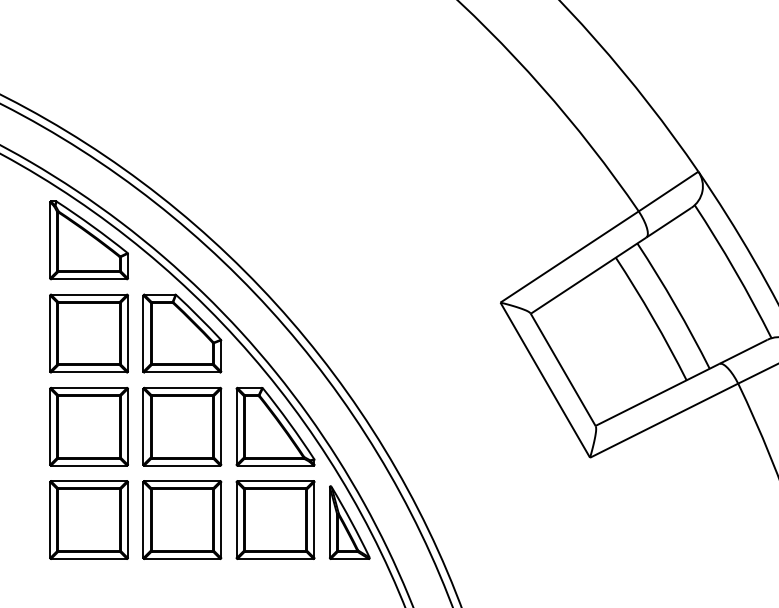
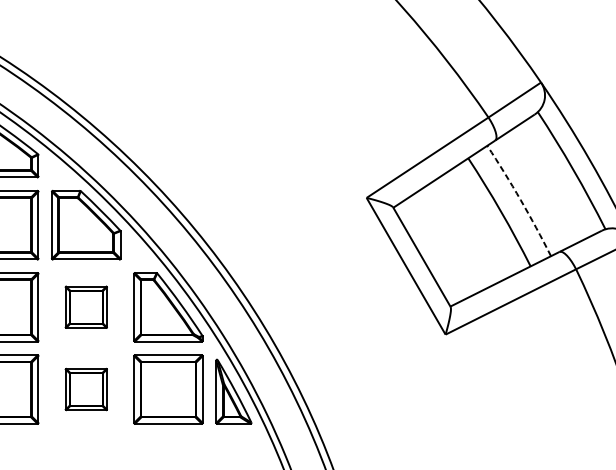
arc: (675, 305) -> (520, 200), solid -> dashed
part: (182, 426) -> (86, 307), size x0.6
part: (182, 519) -> (86, 389), size x0.6

